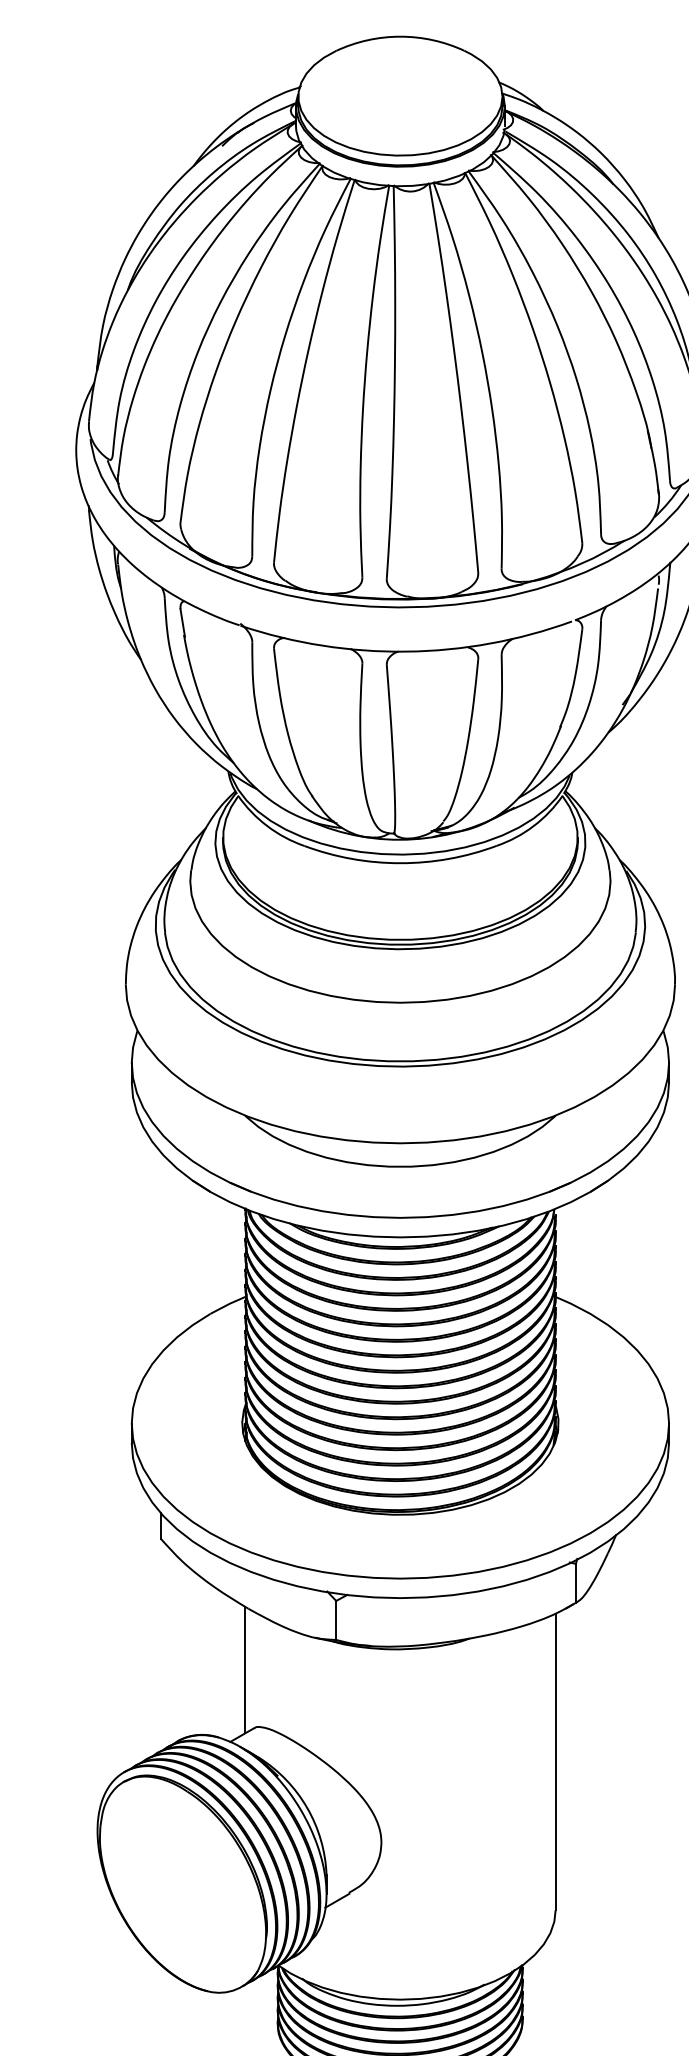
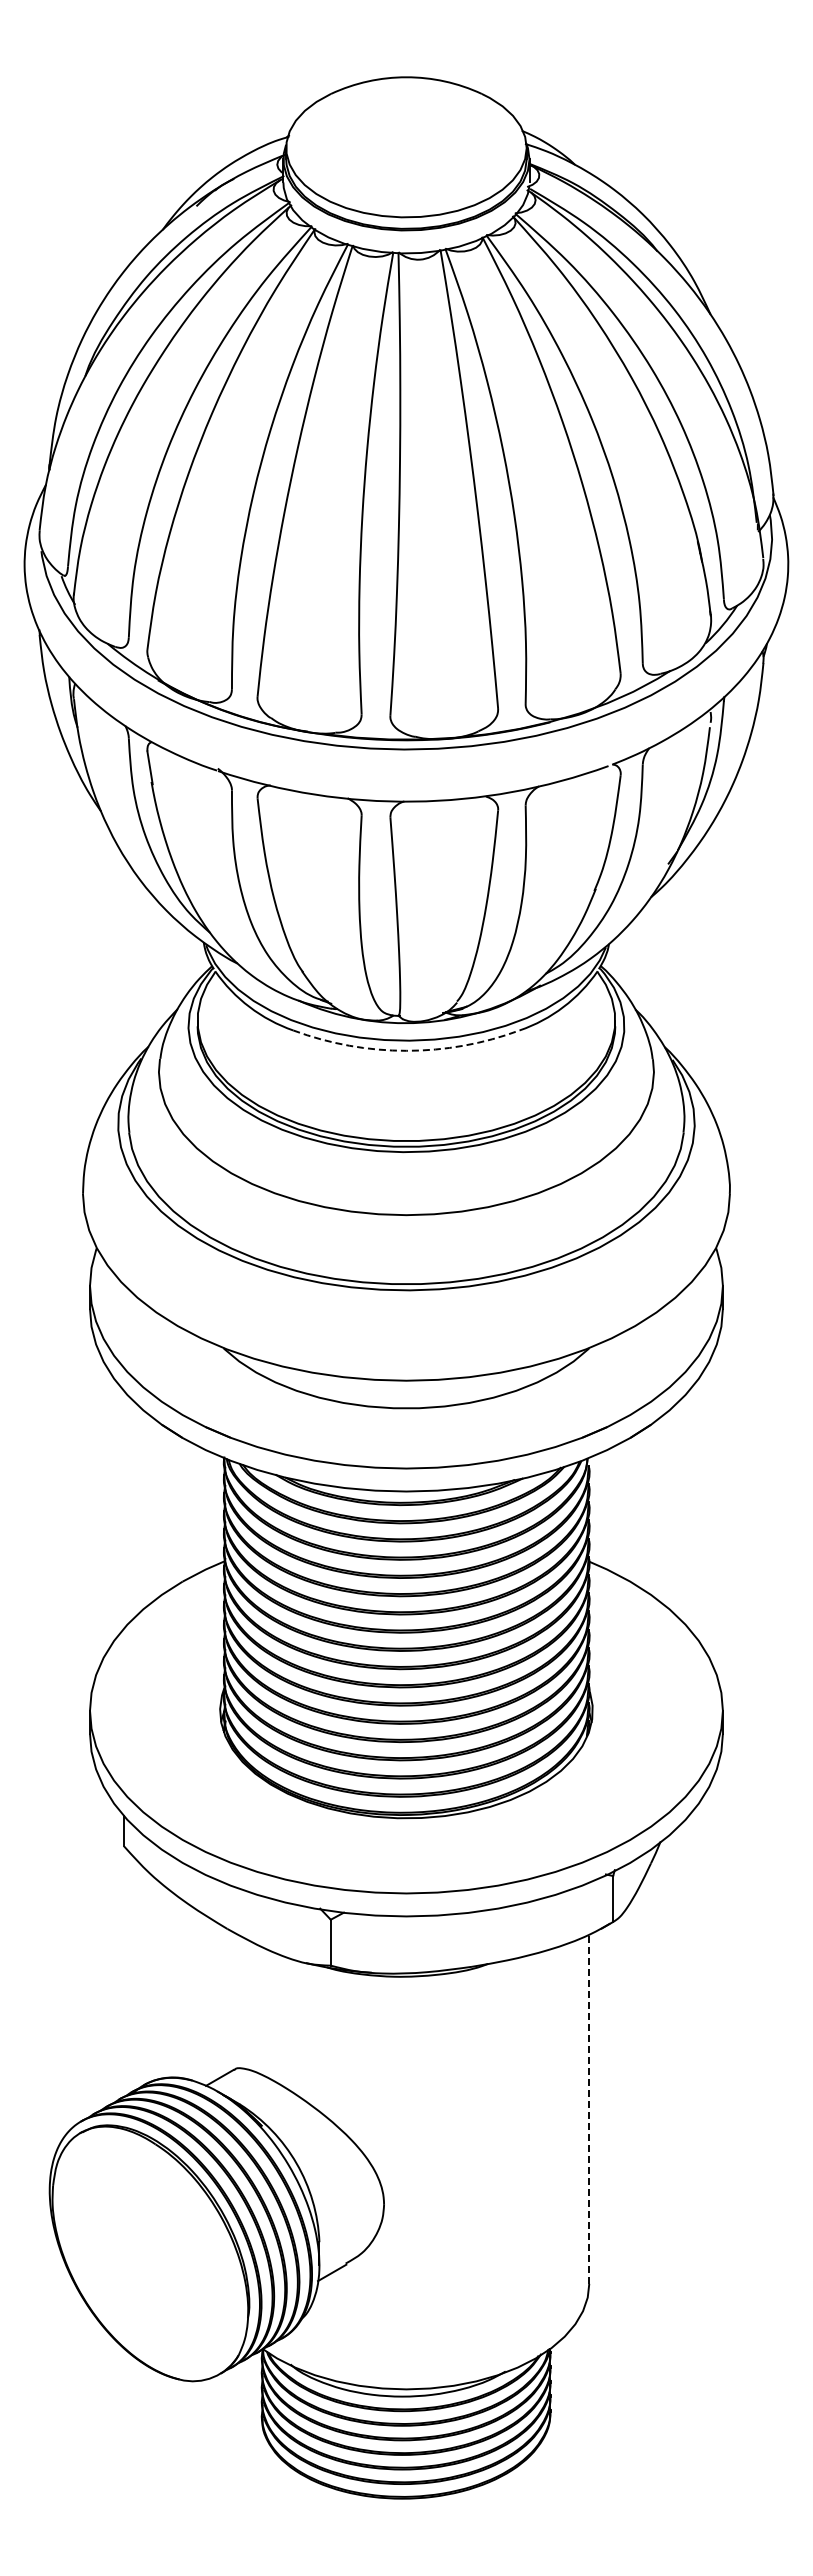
arc: (400, 862) -> (406, 1050), solid -> dashed
line: (245, 1669) -> (223, 2000), removed
line: (555, 1762) -> (589, 2109), solid -> dashed

